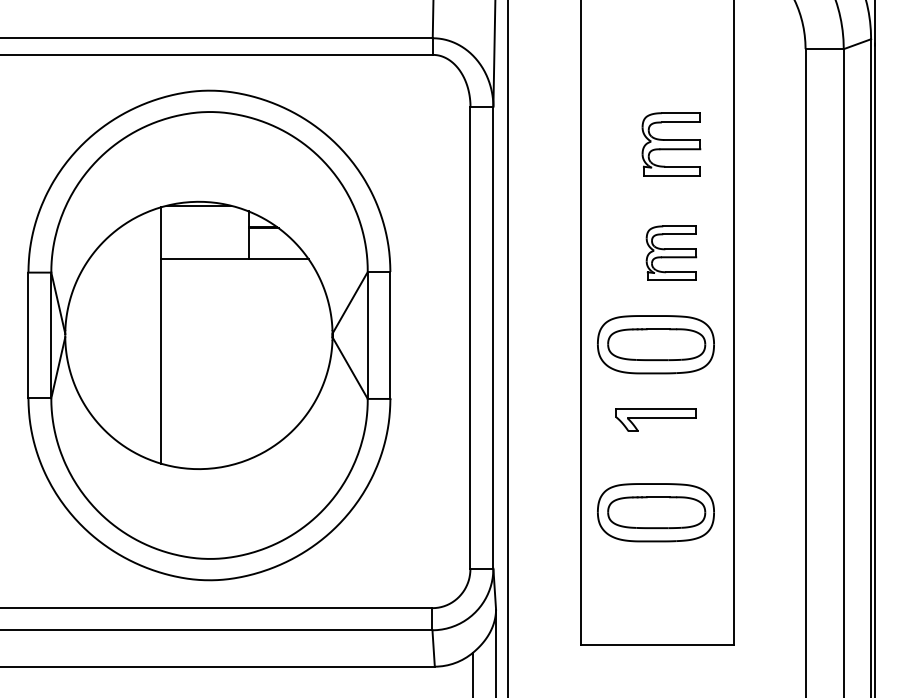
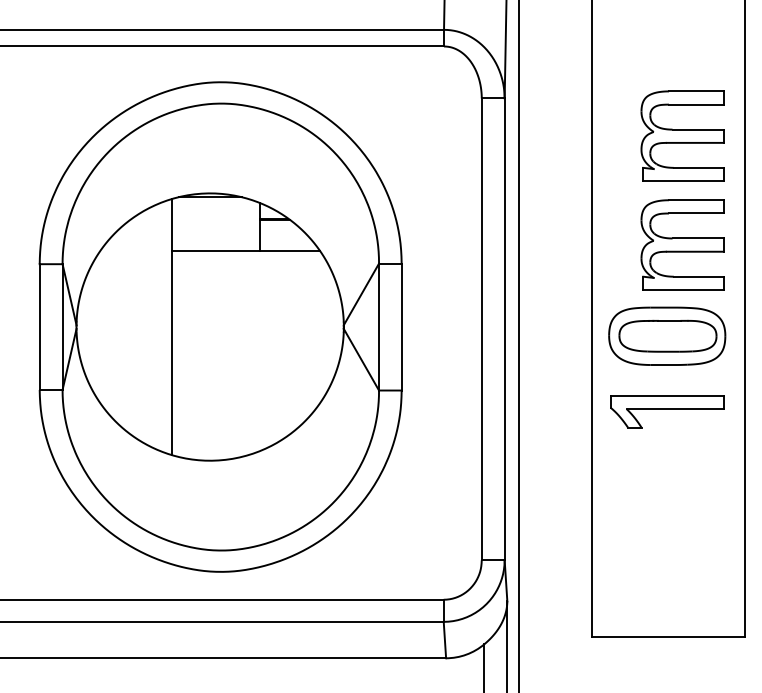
part: (671, 144) -> (682, 136), size x1.43
part: (671, 252) -> (682, 244), size x1.67
part: (655, 419) -> (666, 411), size x1.43
part: (655, 512) -> (666, 504), removed

